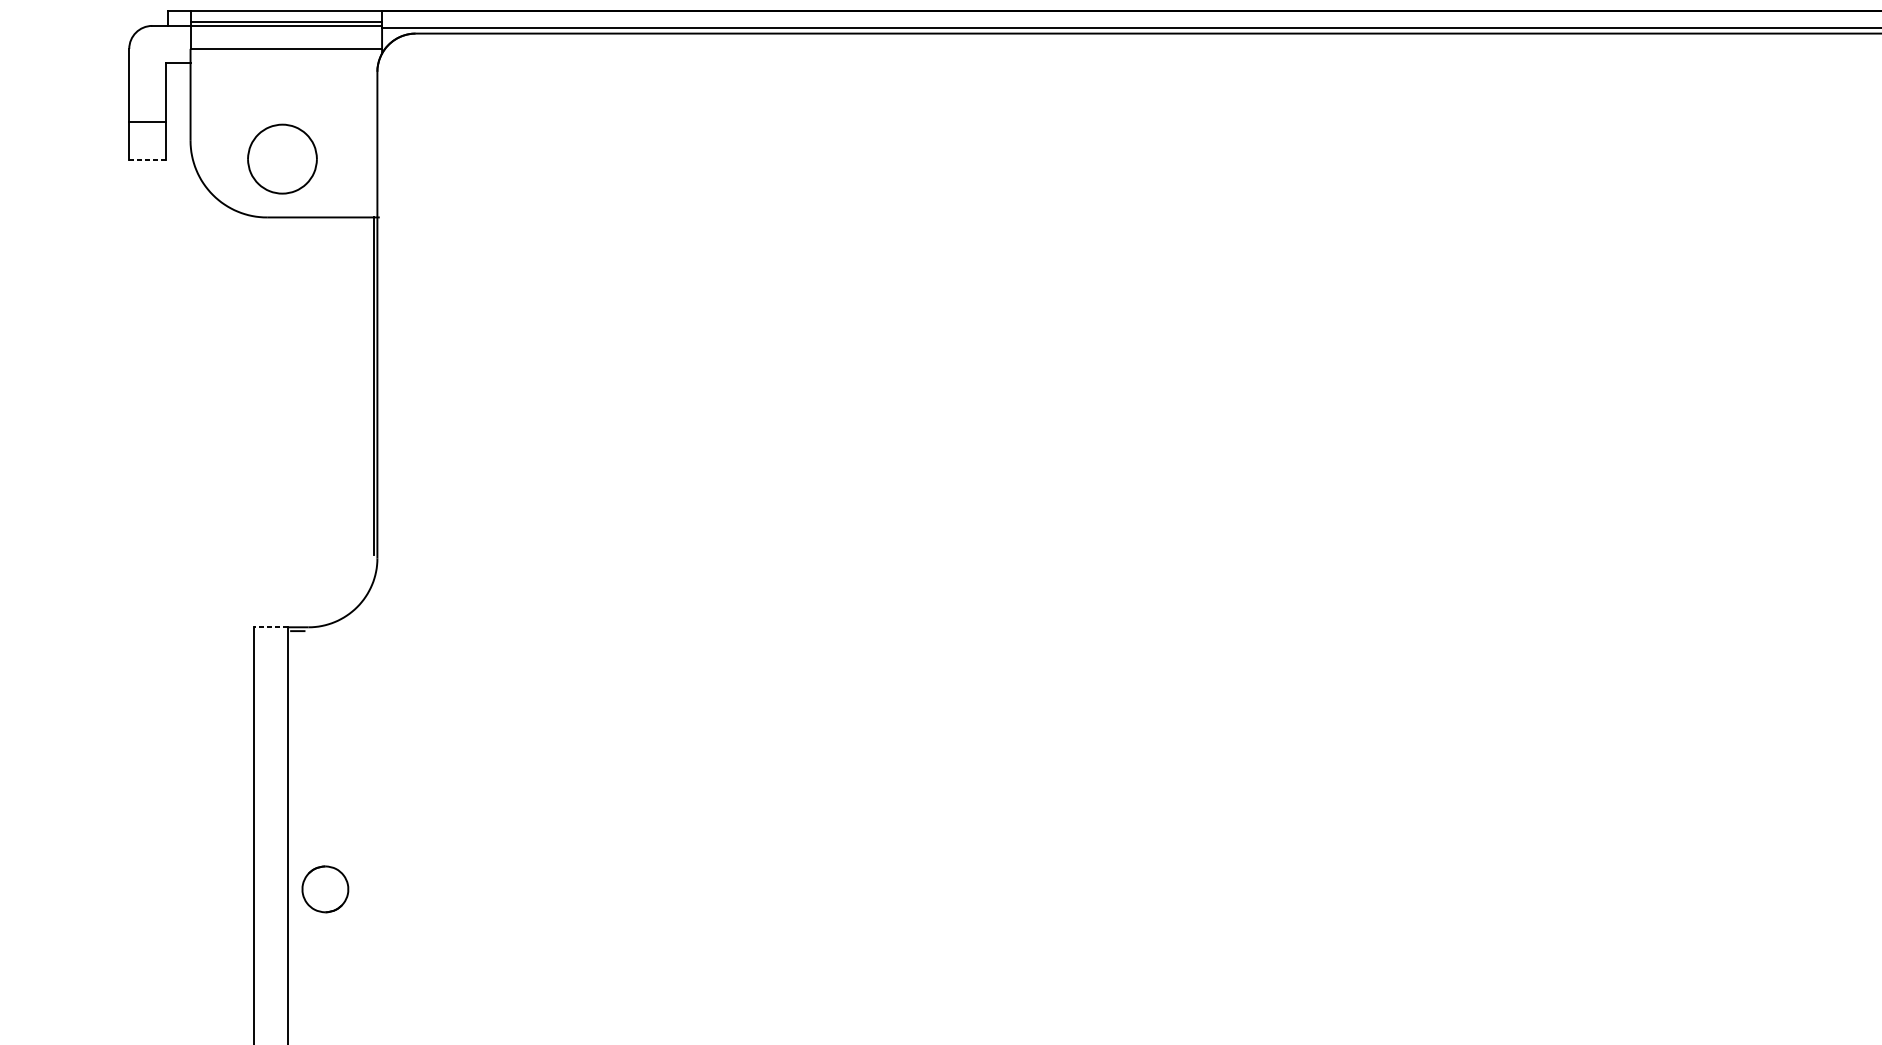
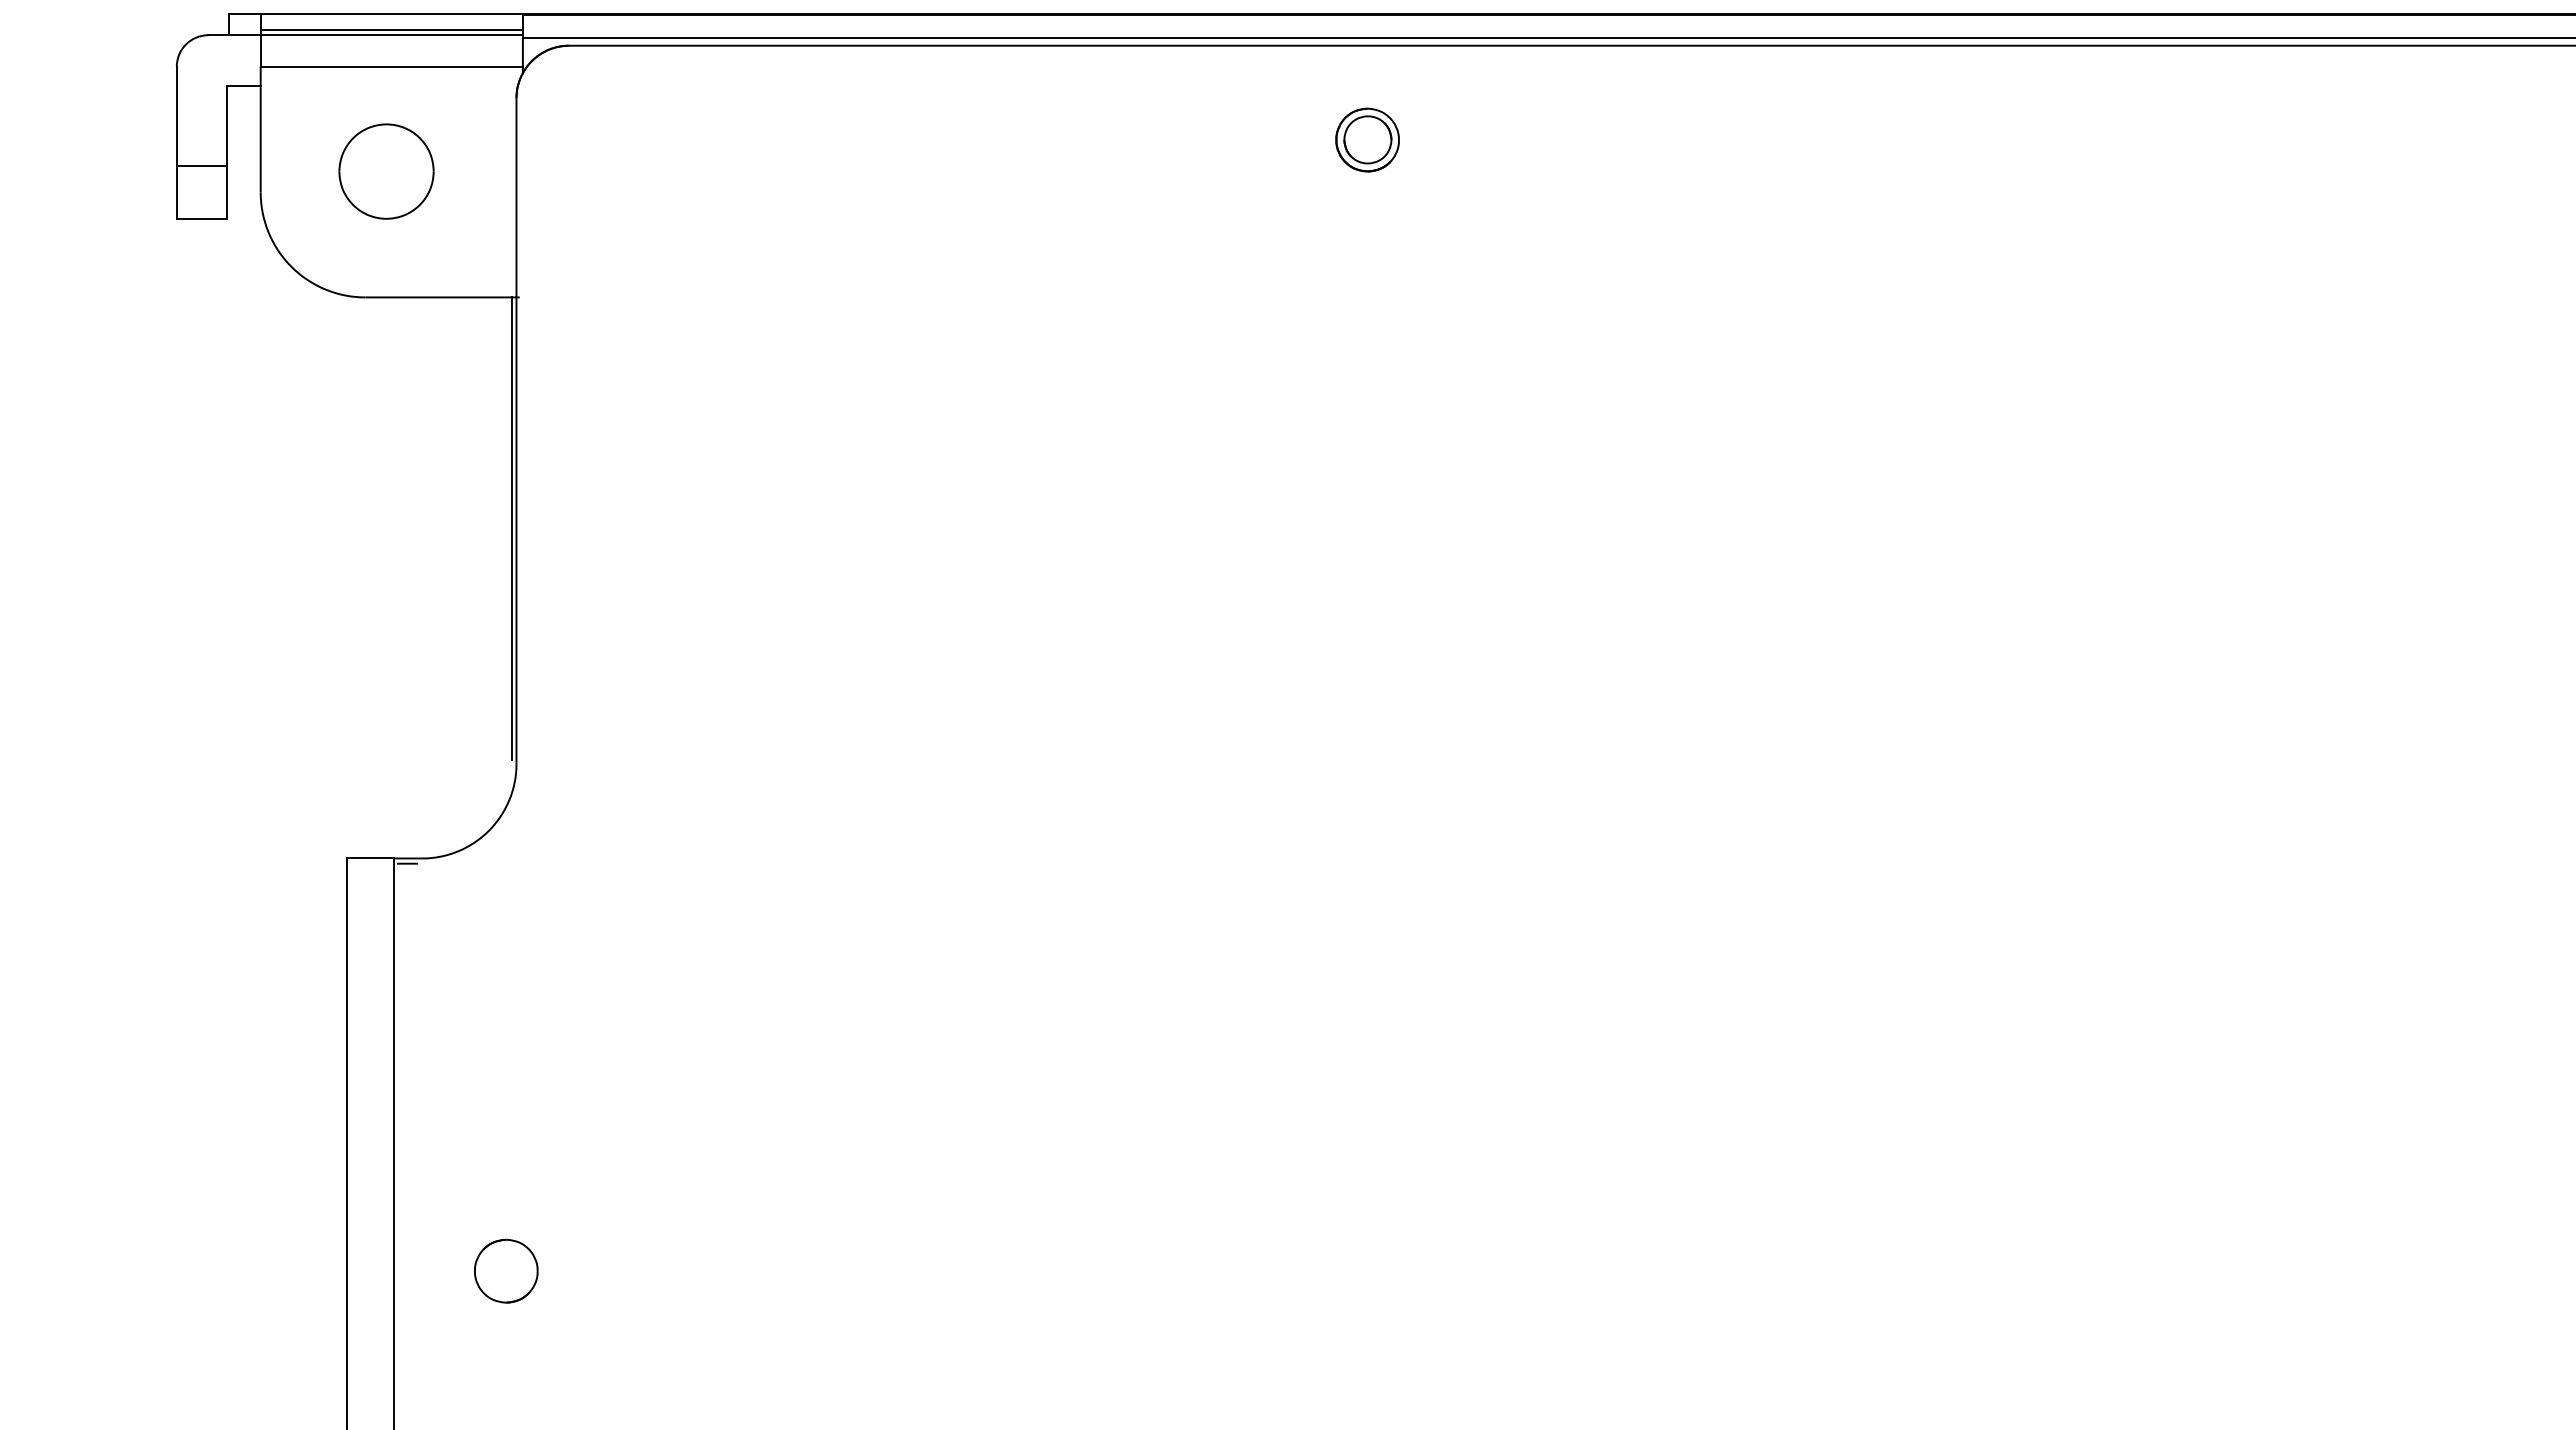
part: (999, 102) -> (1367, 139), added
line: (148, 159) -> (202, 218), dashed -> solid
part: (282, 159) -> (386, 171), moved
line: (270, 627) -> (370, 858), dashed -> solid
part: (325, 888) -> (506, 1270), moved

